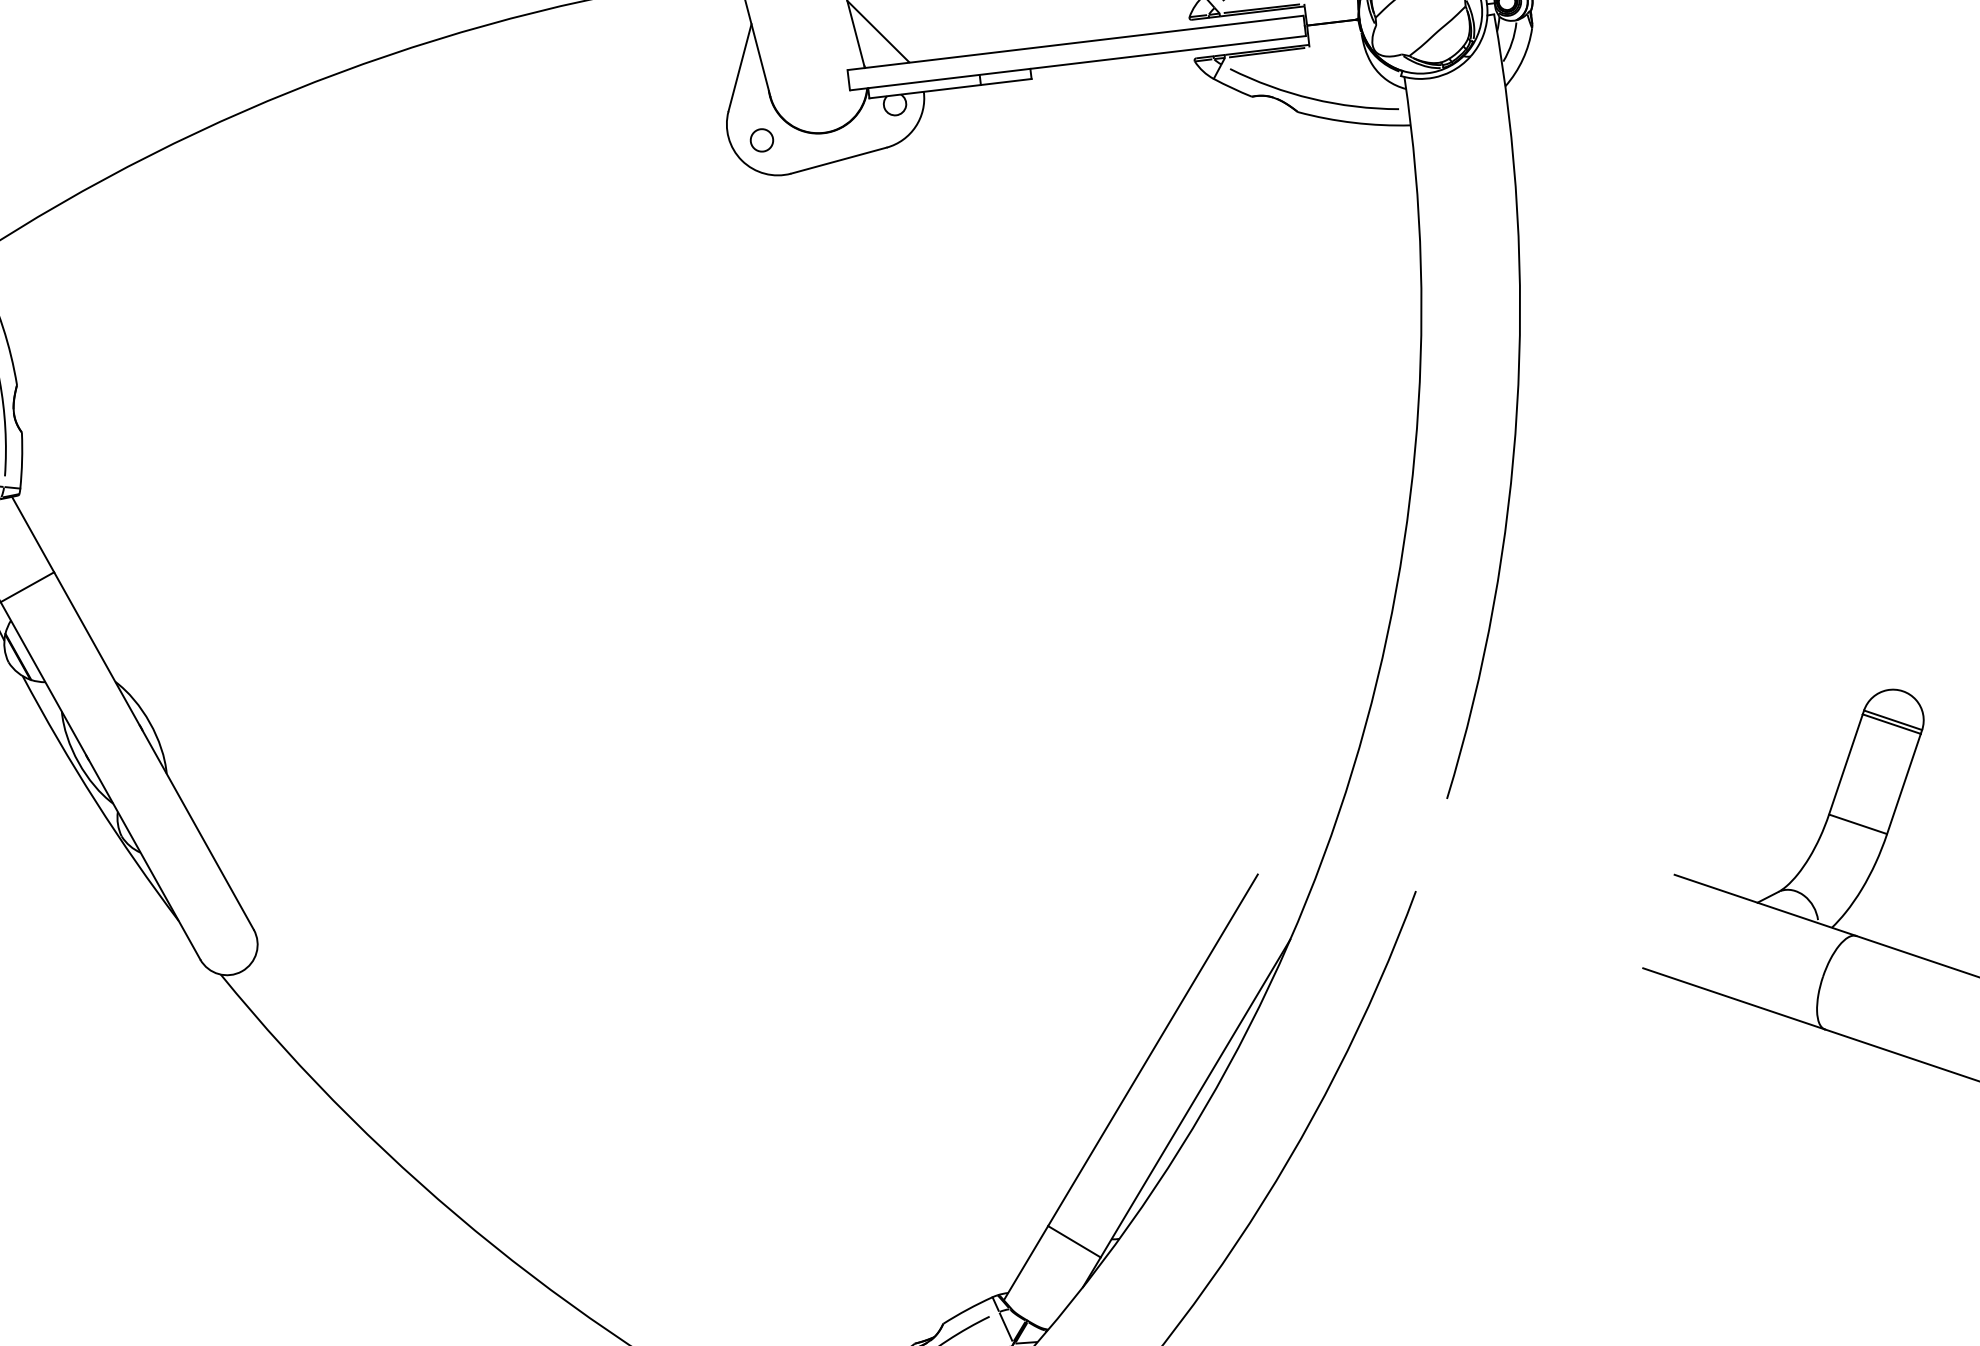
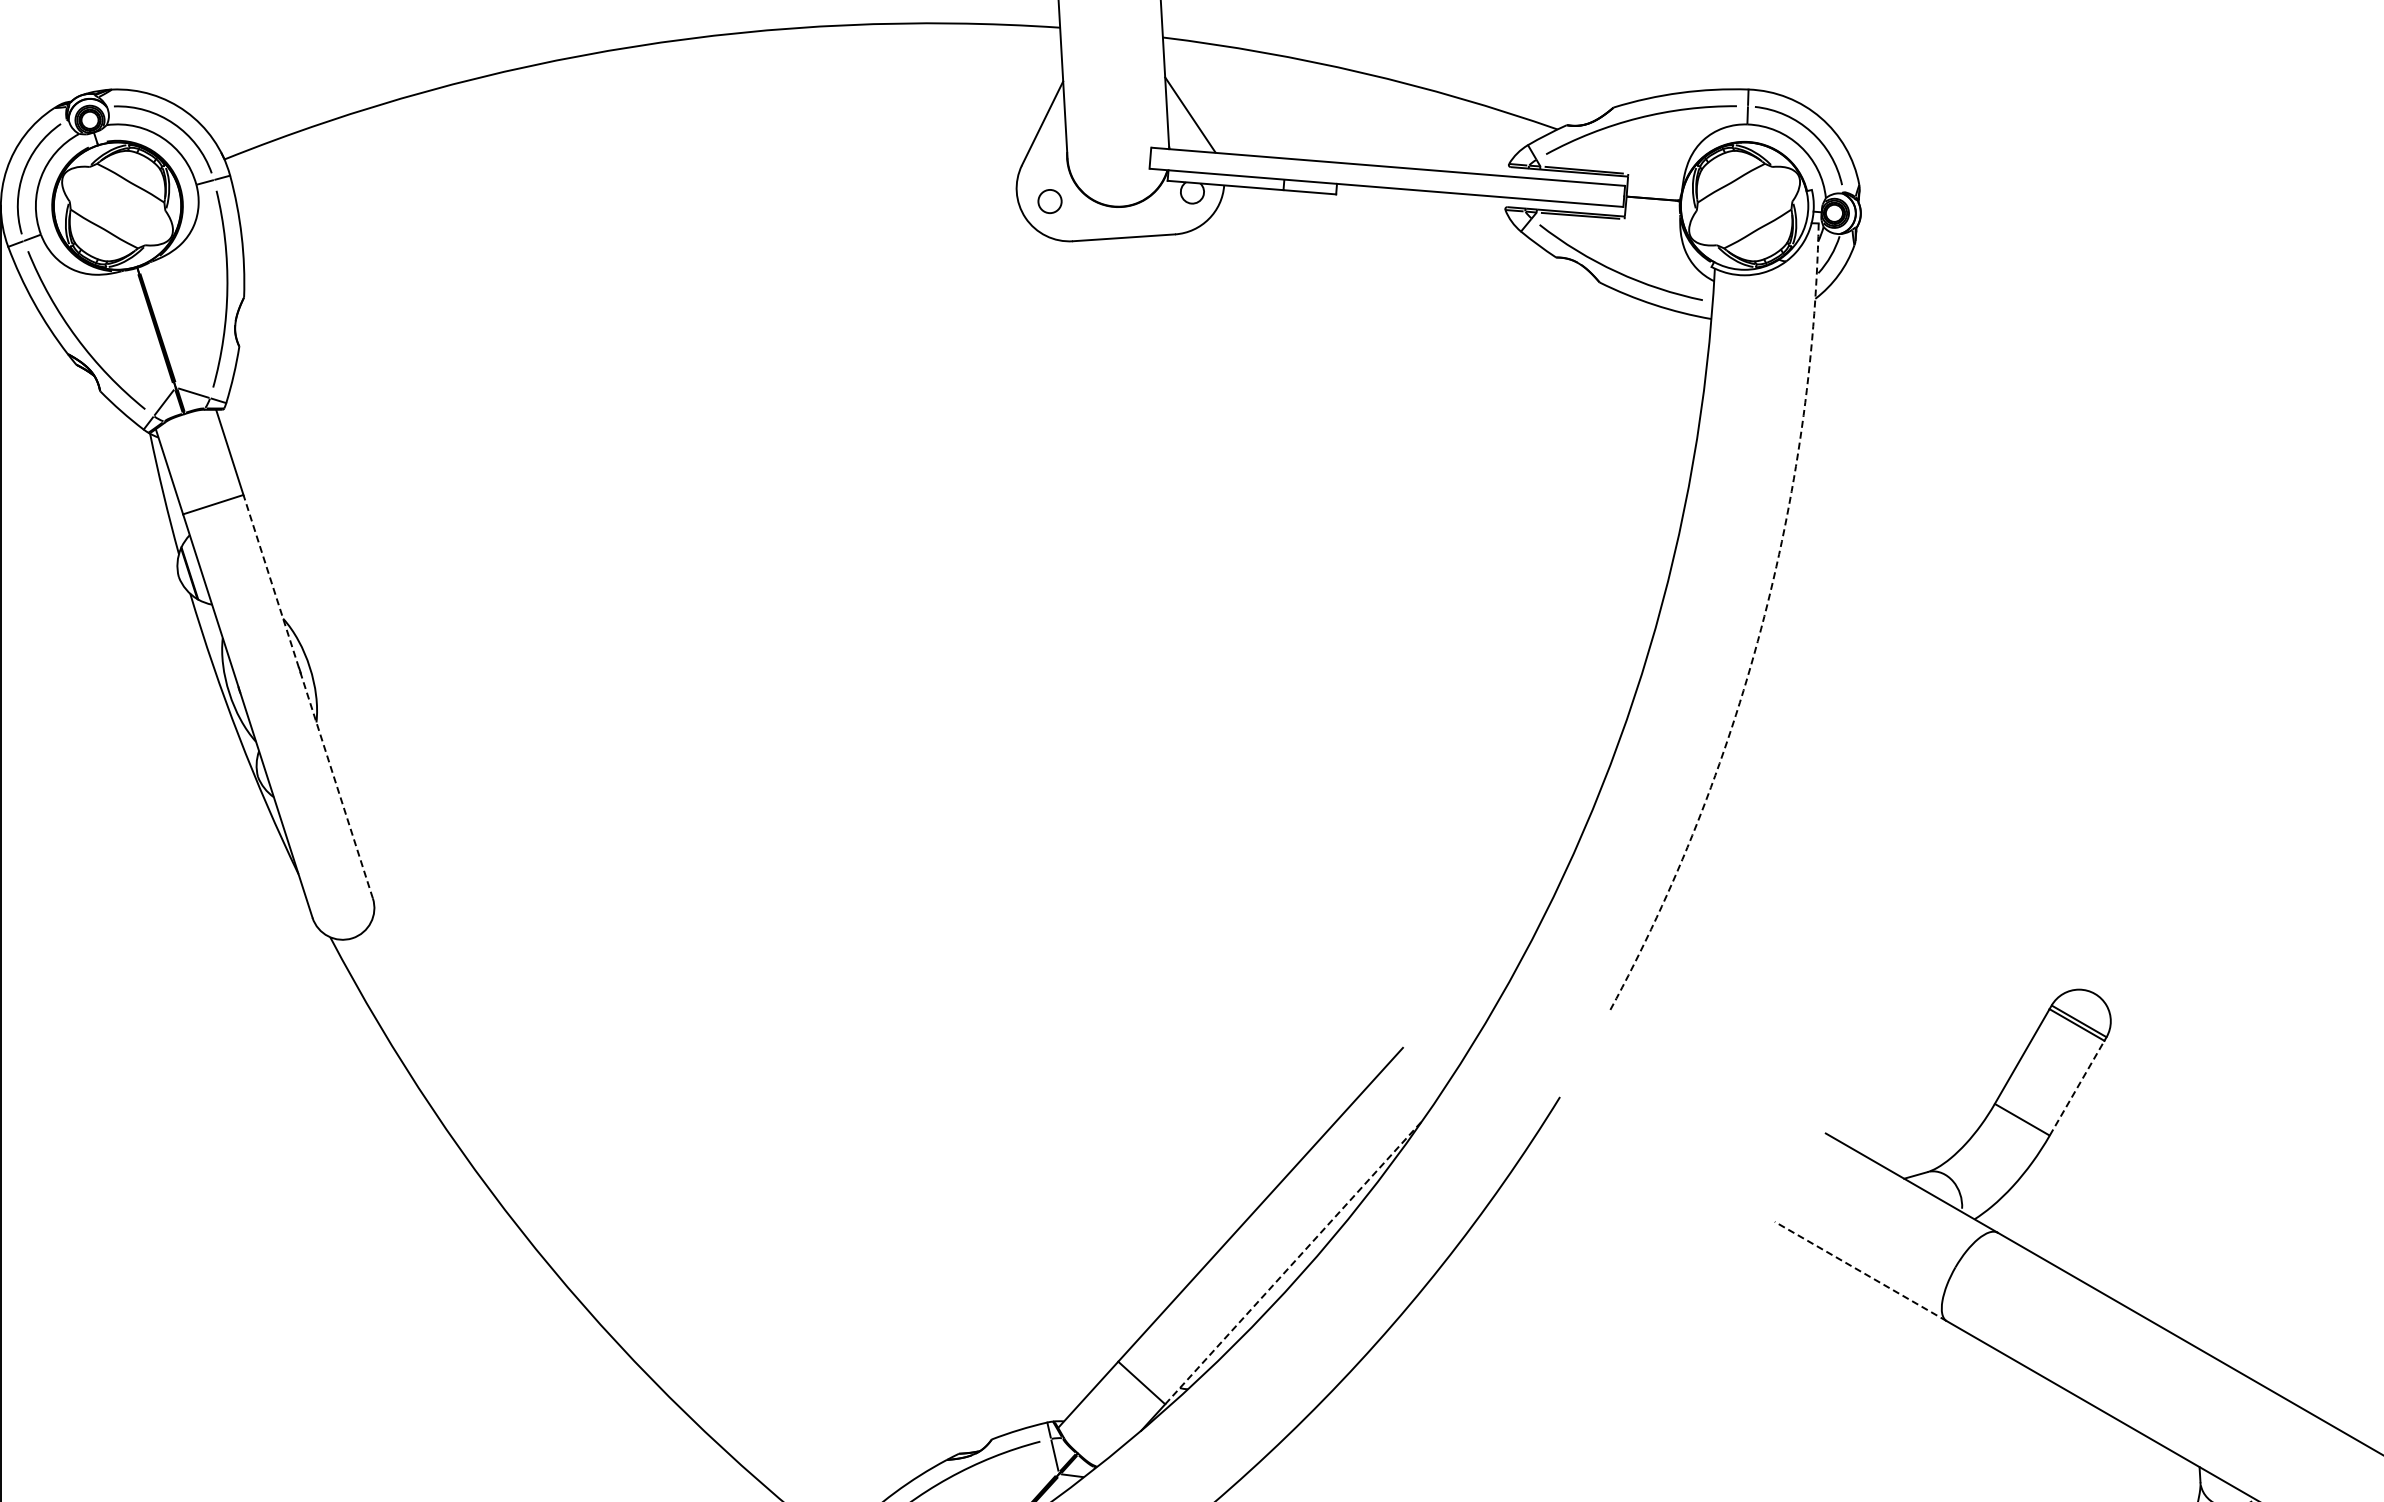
arc: (1517, 409) -> (1761, 629), solid -> dashed
line: (154, 750) -> (308, 696), solid -> dashed
line: (1904, 784) -> (2077, 1088), solid -> dashed
line: (1733, 998) -> (1860, 1271), solid -> dashed
line: (1195, 1098) -> (1293, 1262), solid -> dashed

